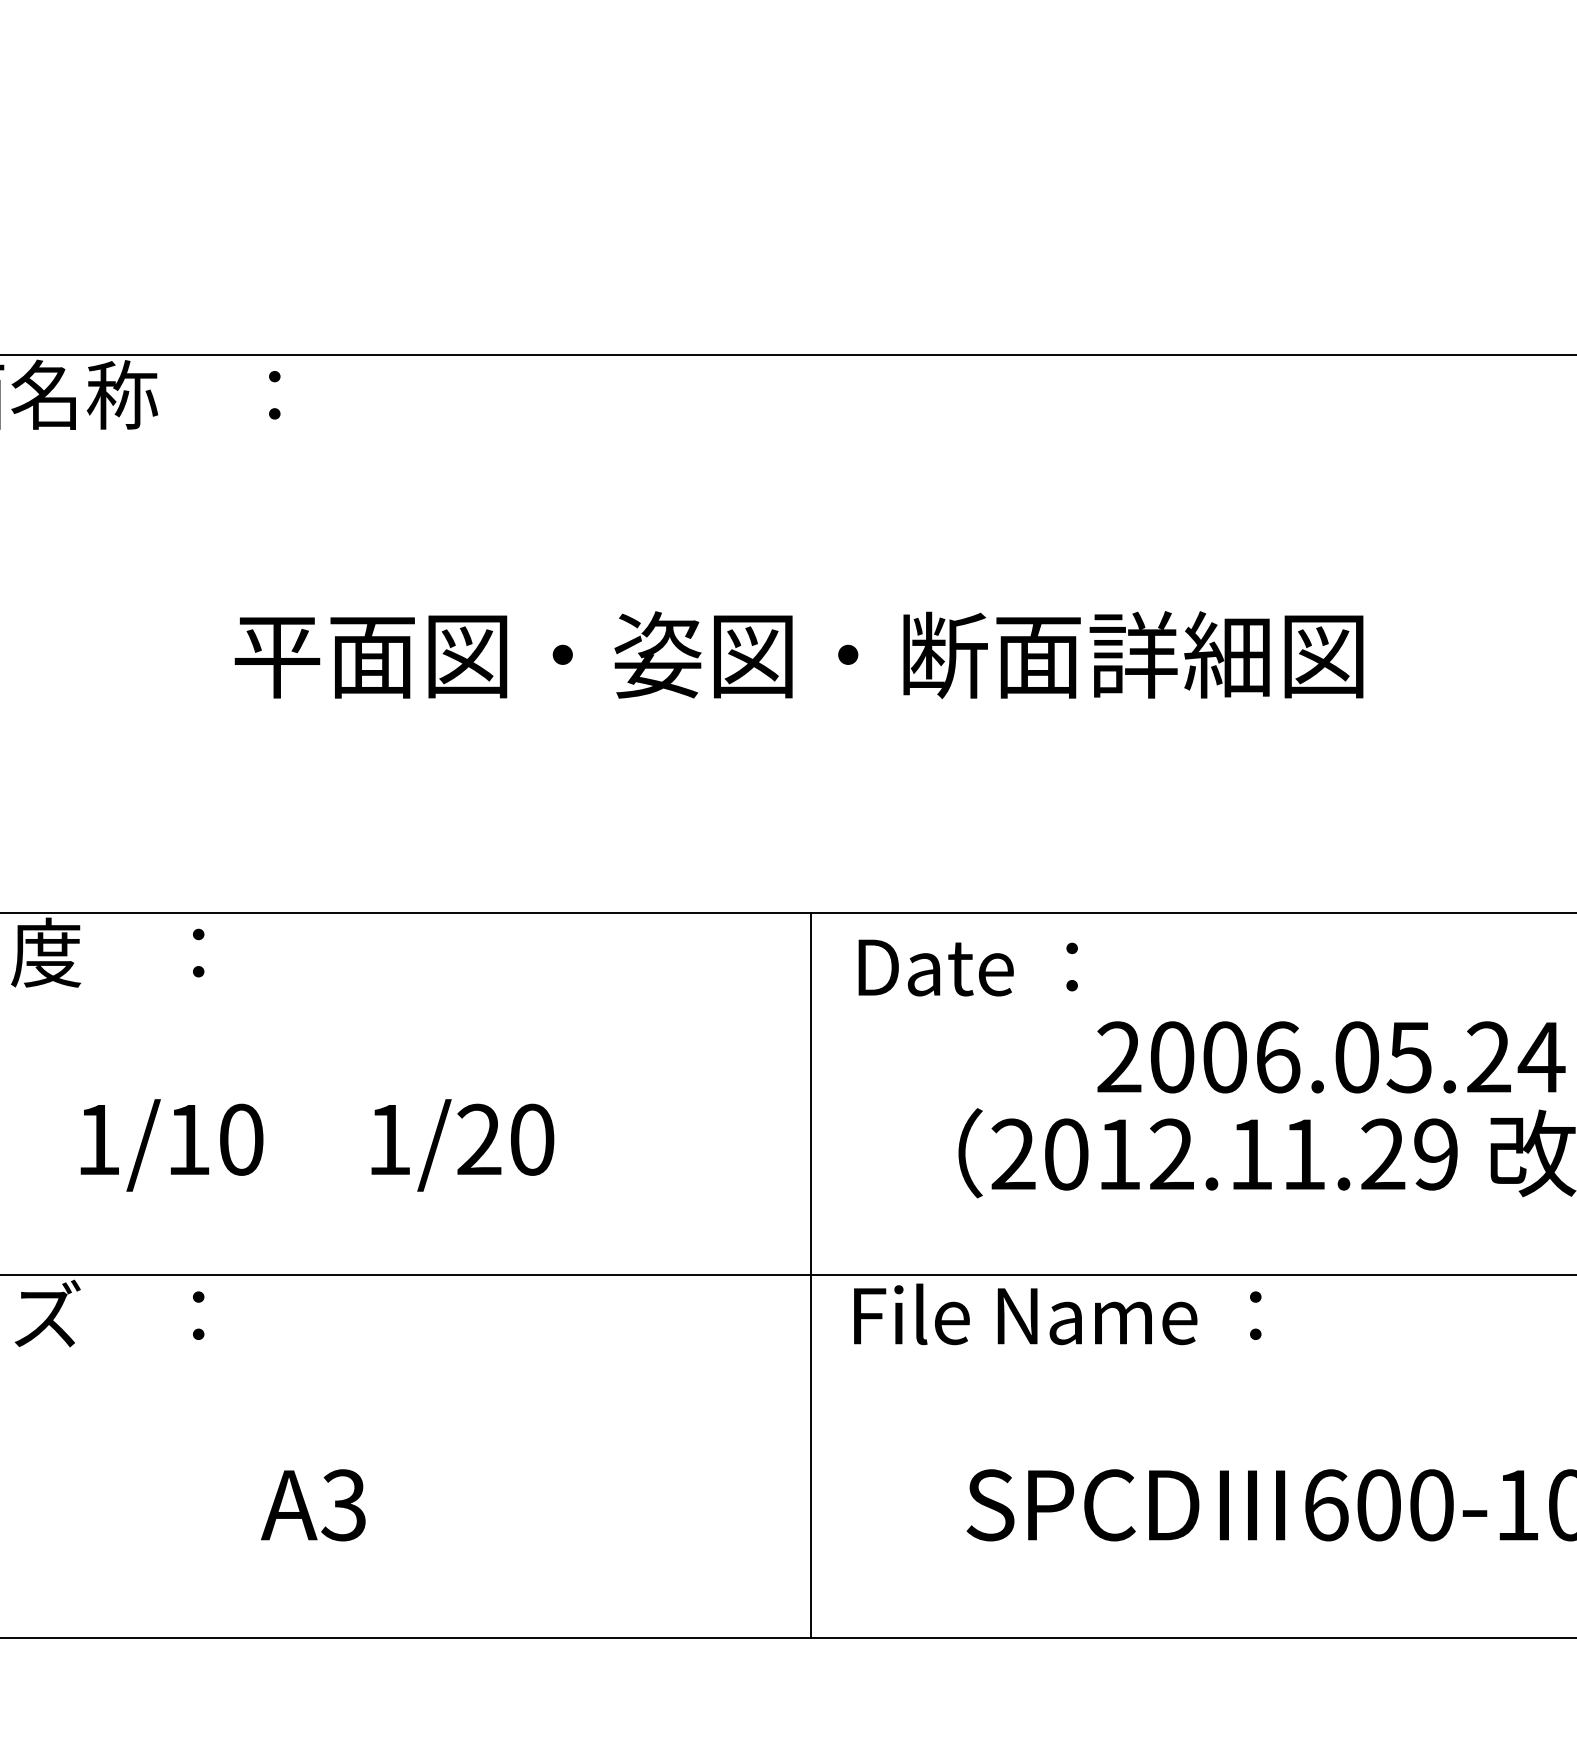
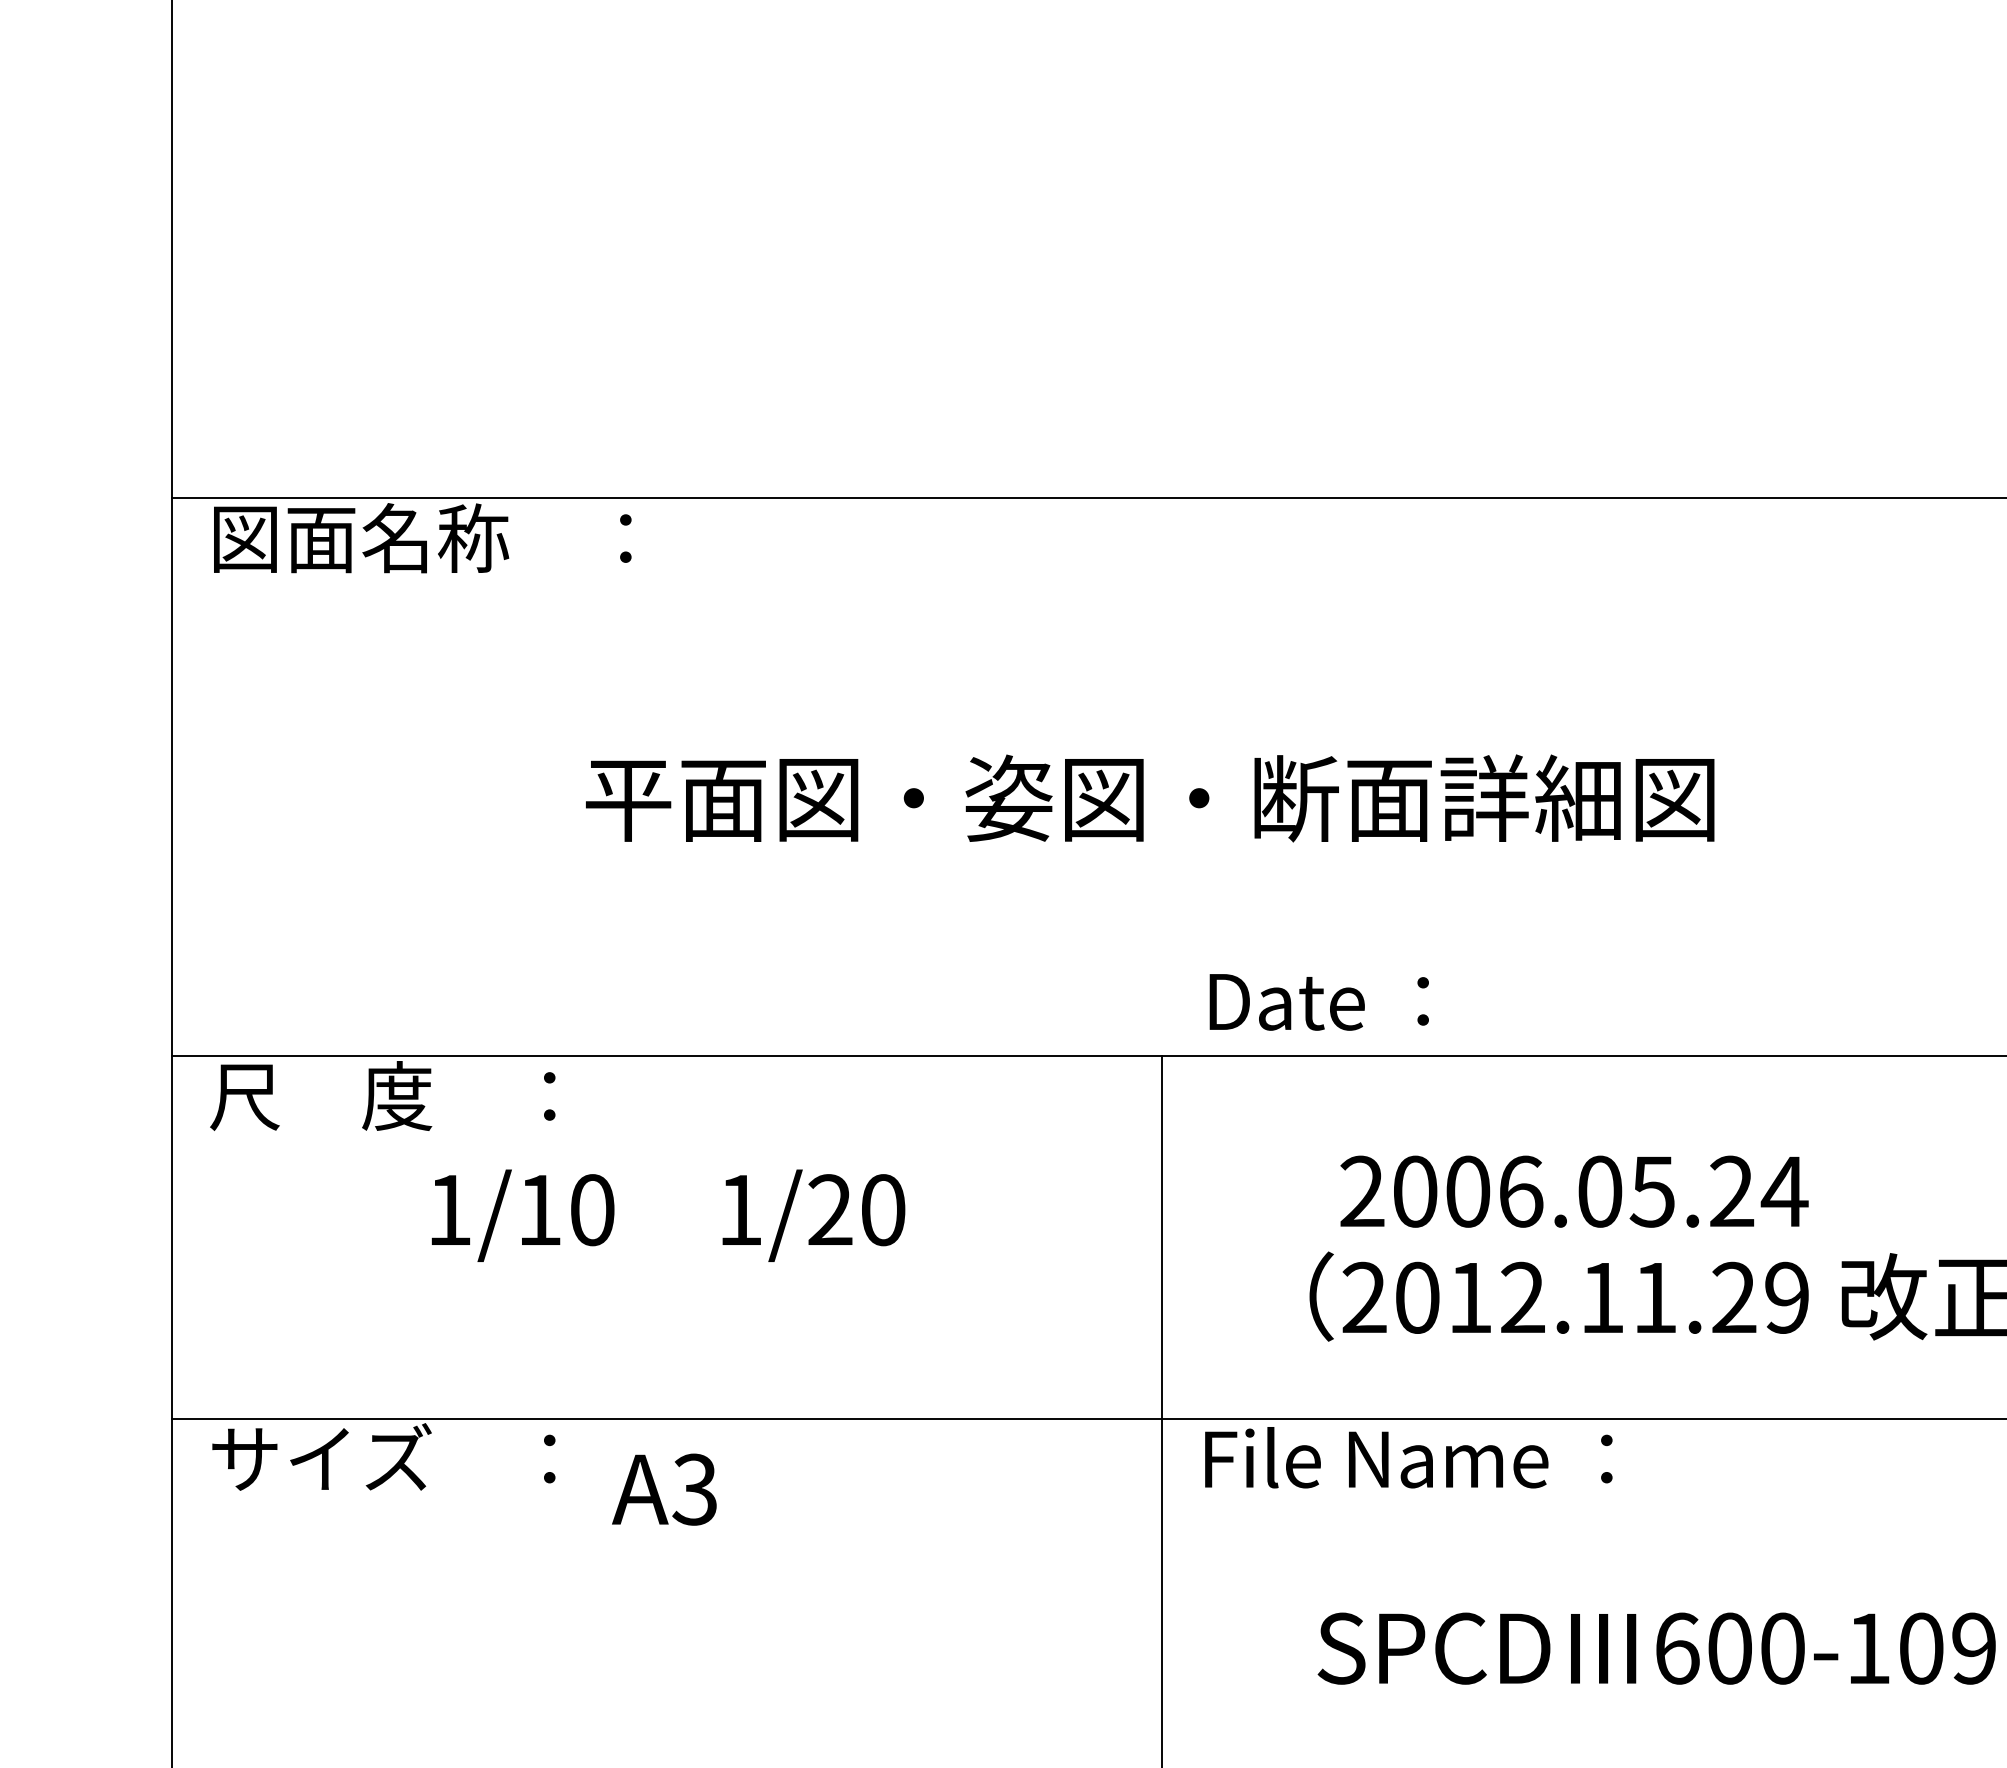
text: (967, 968) -> (1318, 1002), moved
text: (1331, 1057) -> (1574, 1191), moved
text: (317, 1145) -> (668, 1215), moved
text: (313, 1505) -> (664, 1489), moved

